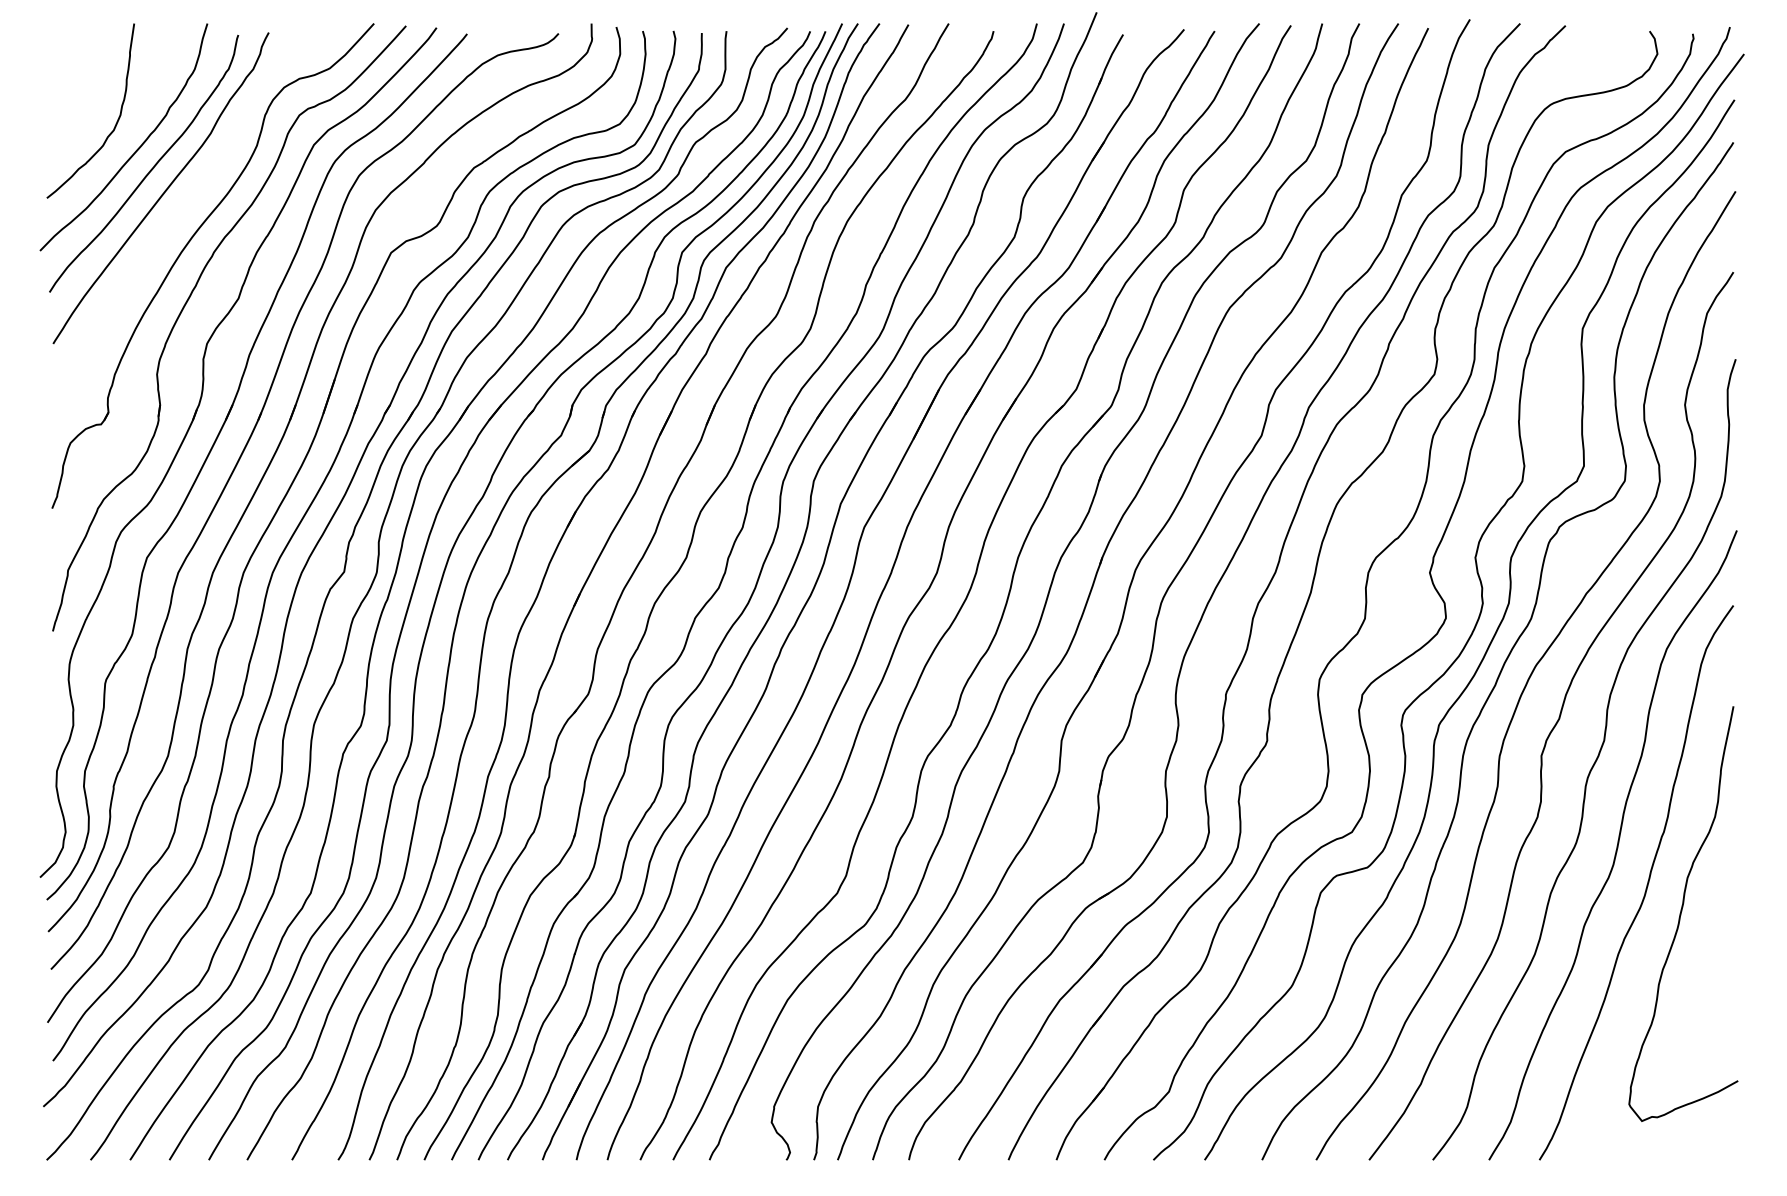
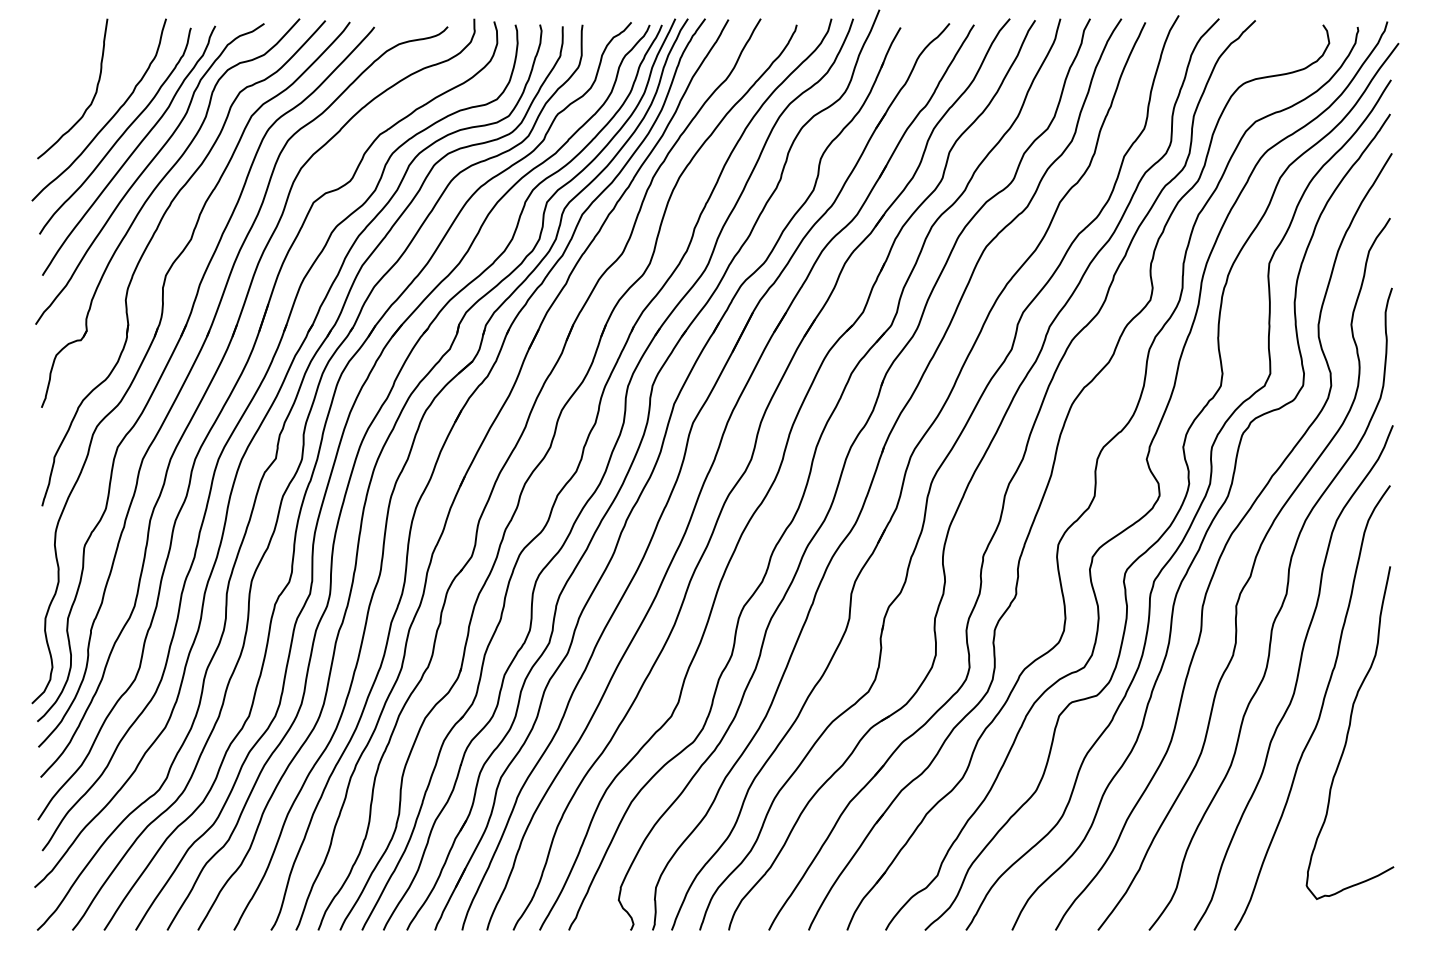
curve: (182, 211) -> (146, 169), added

